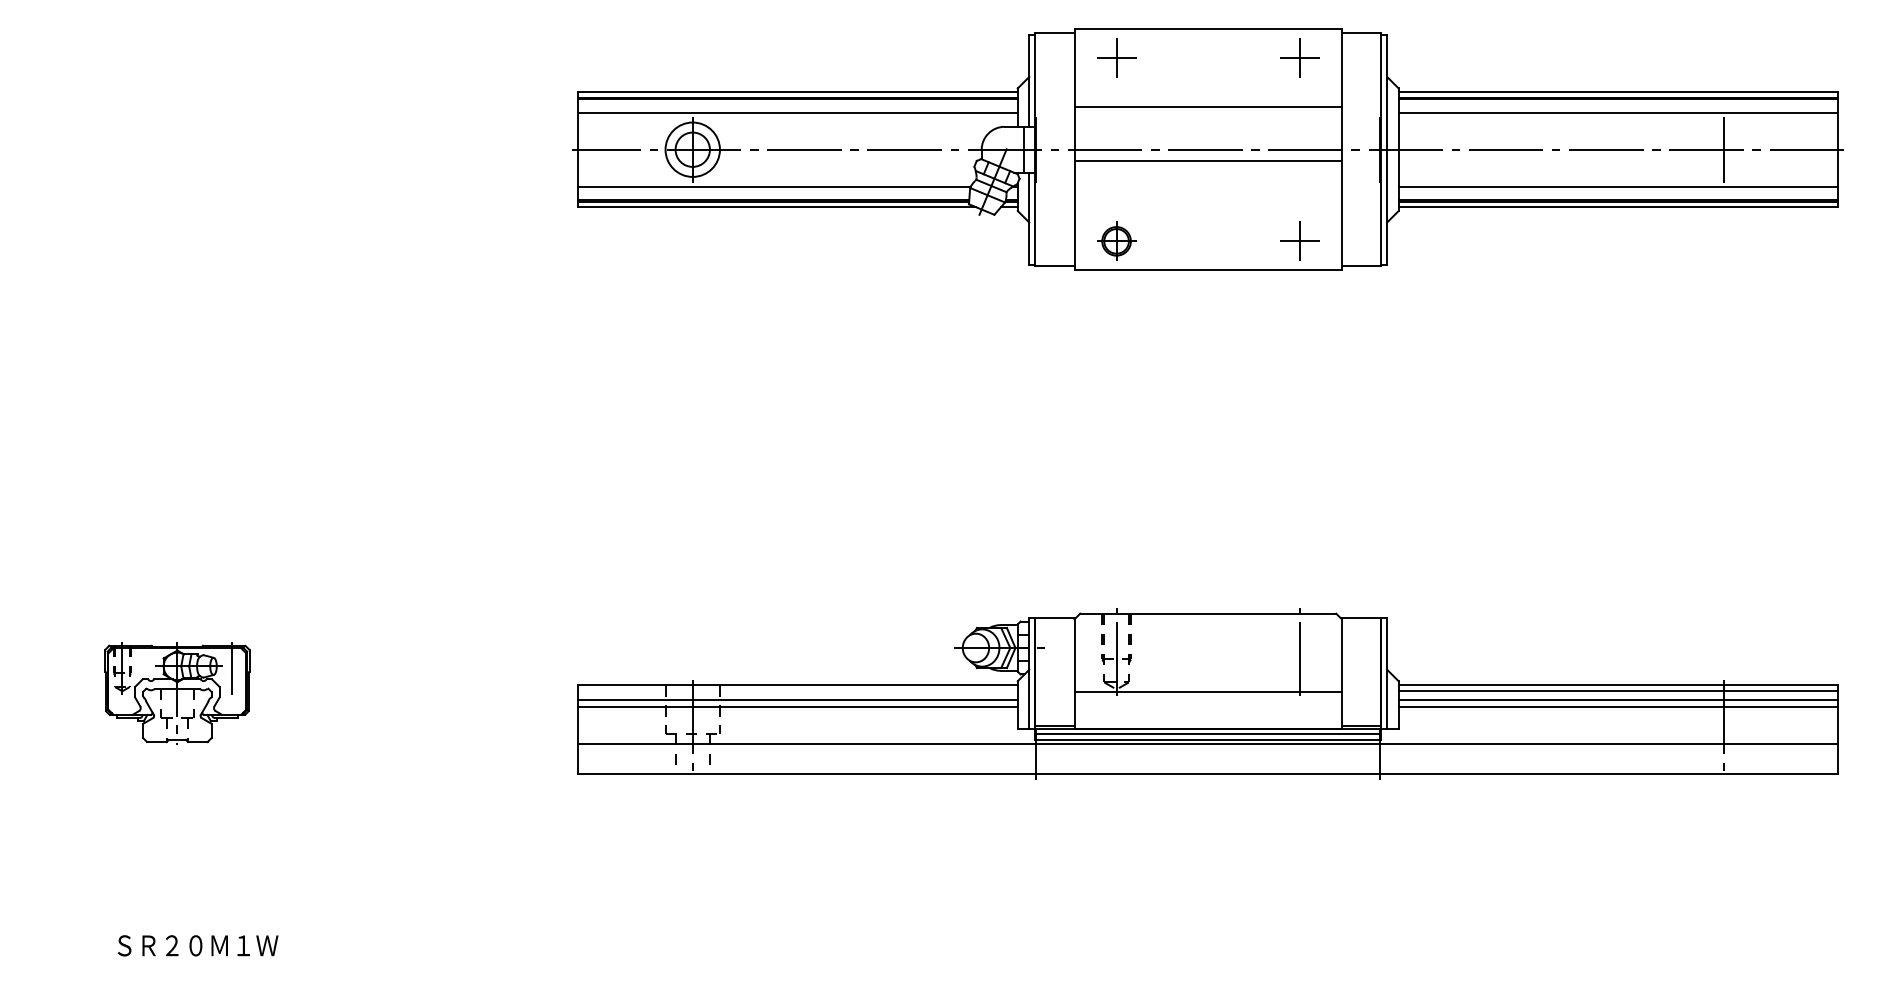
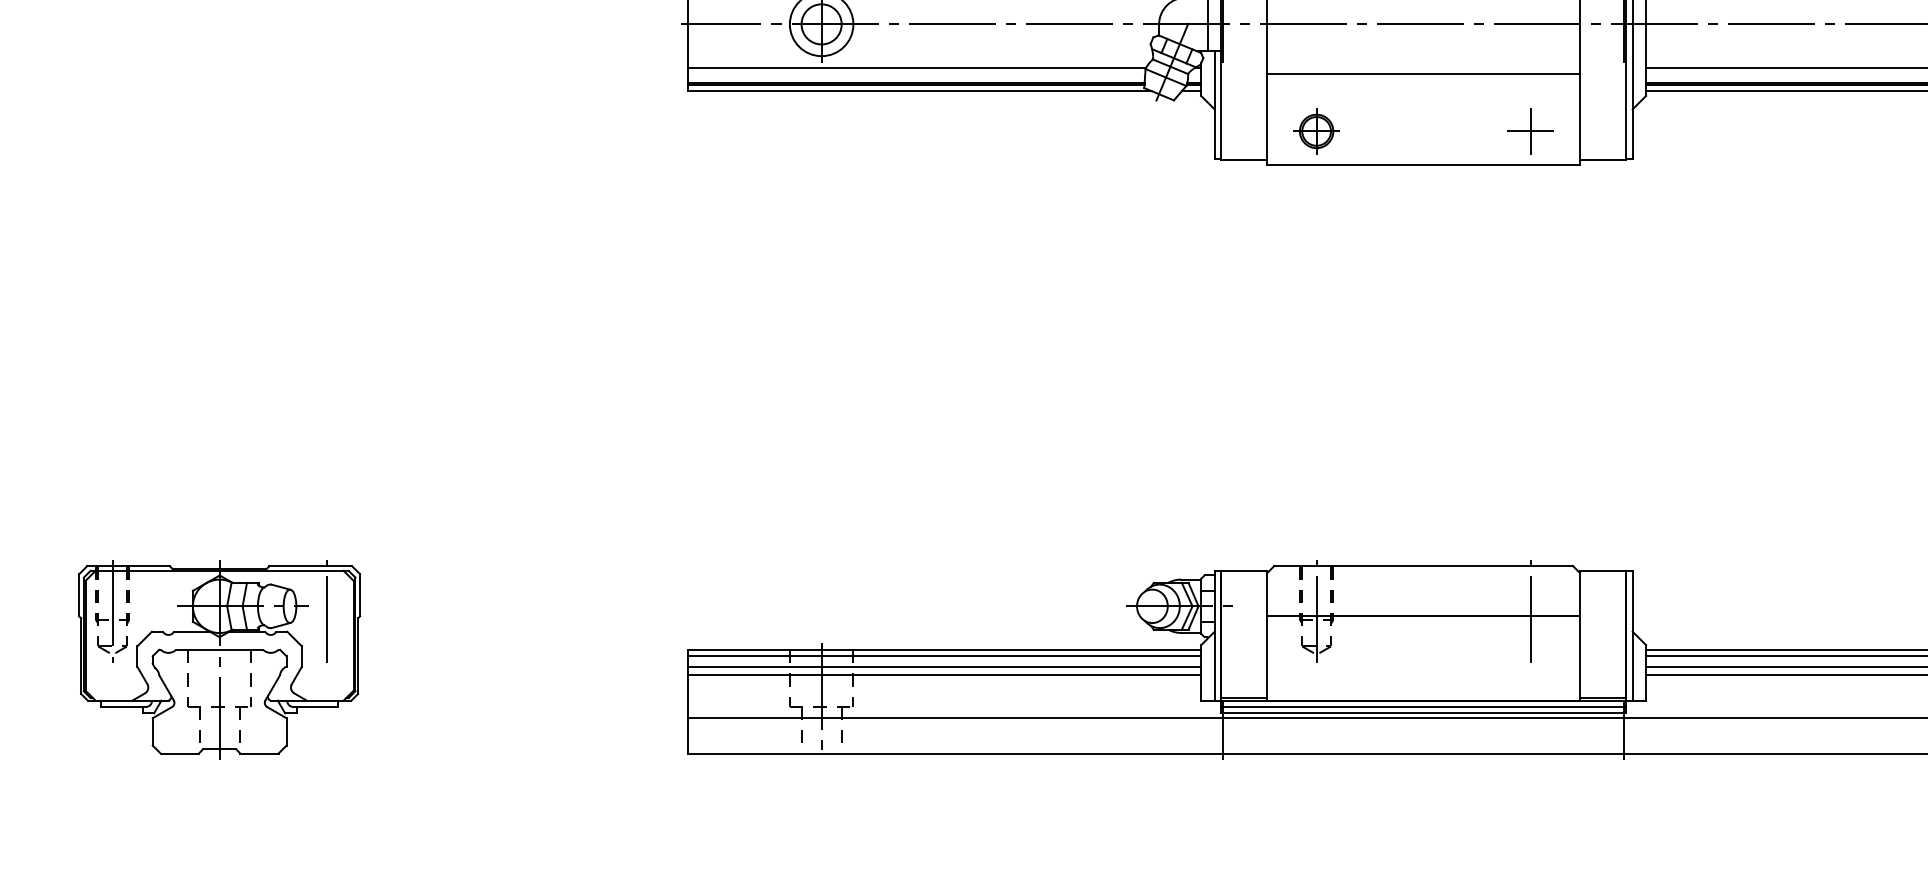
line: (1207, 161) -> (1422, 74), moved
line: (797, 690) -> (943, 655), added
line: (1207, 691) -> (1422, 616), moved
part: (177, 693) -> (219, 659), size x1.67

